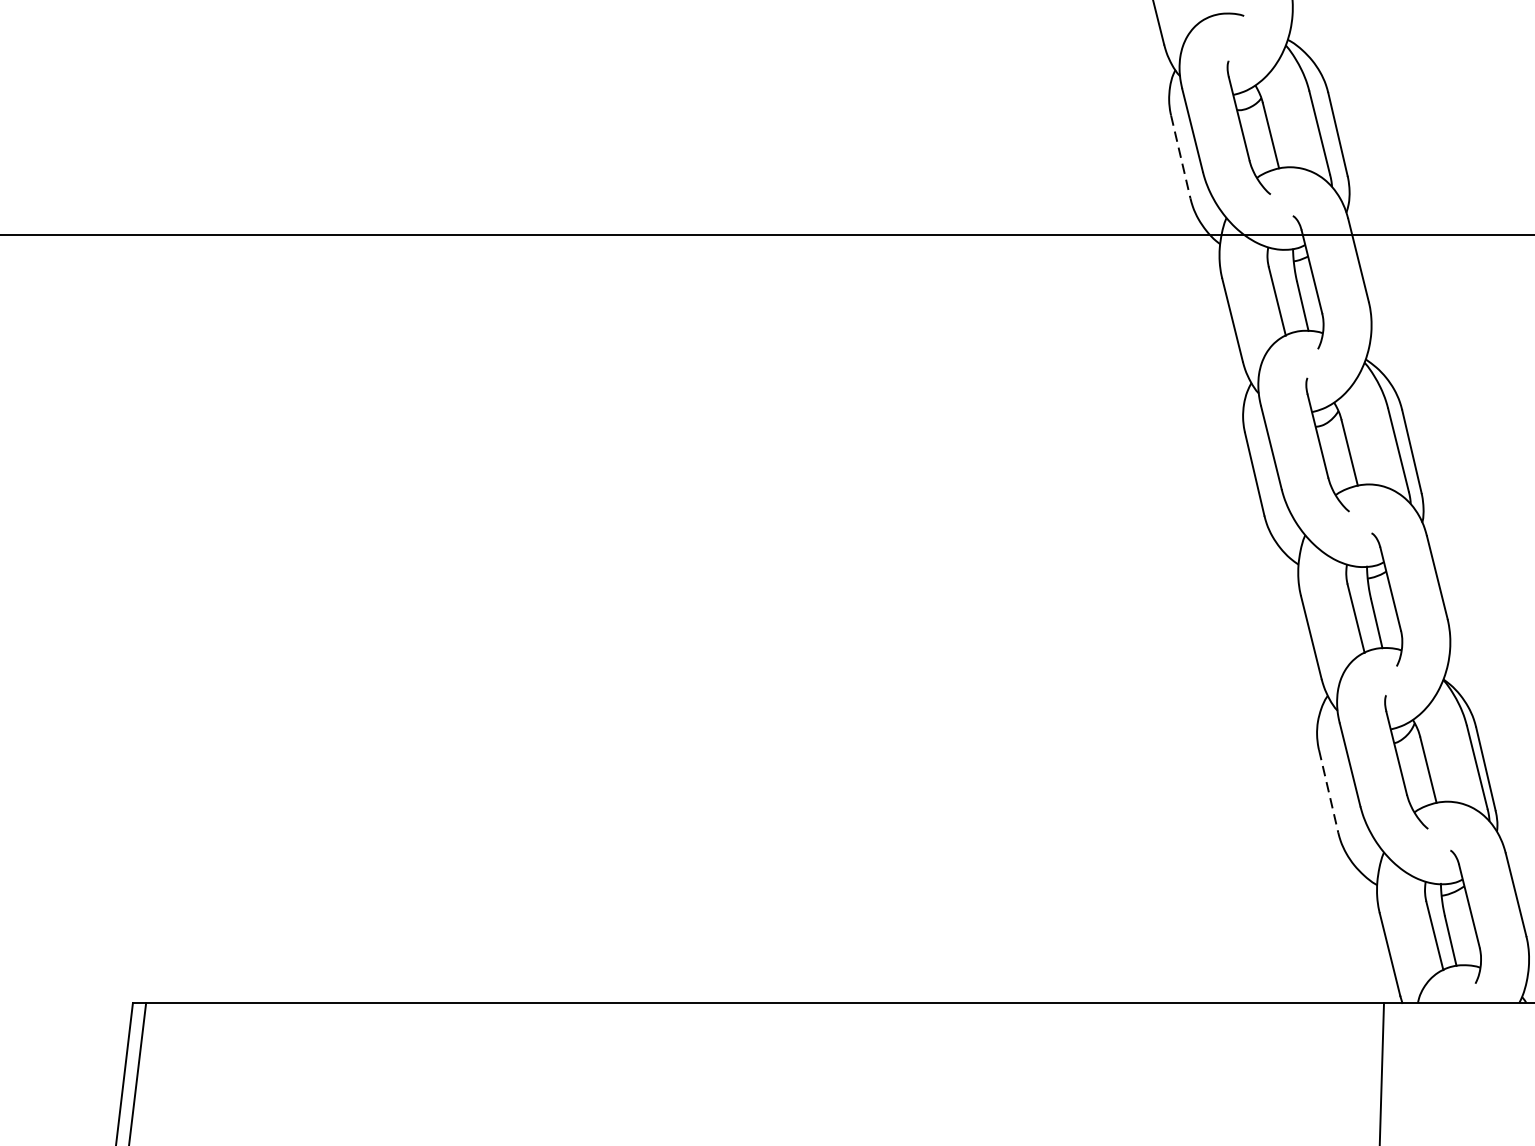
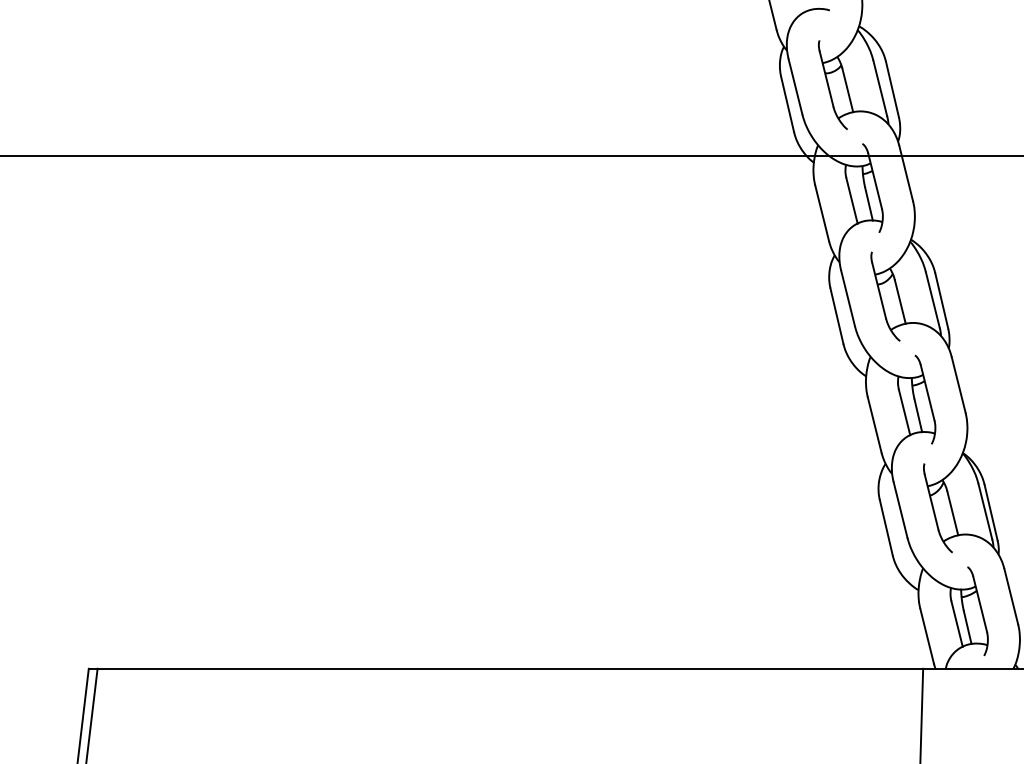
line: (1180, 158) -> (787, 105), dashed -> solid
line: (1329, 792) -> (886, 528), dashed -> solid

